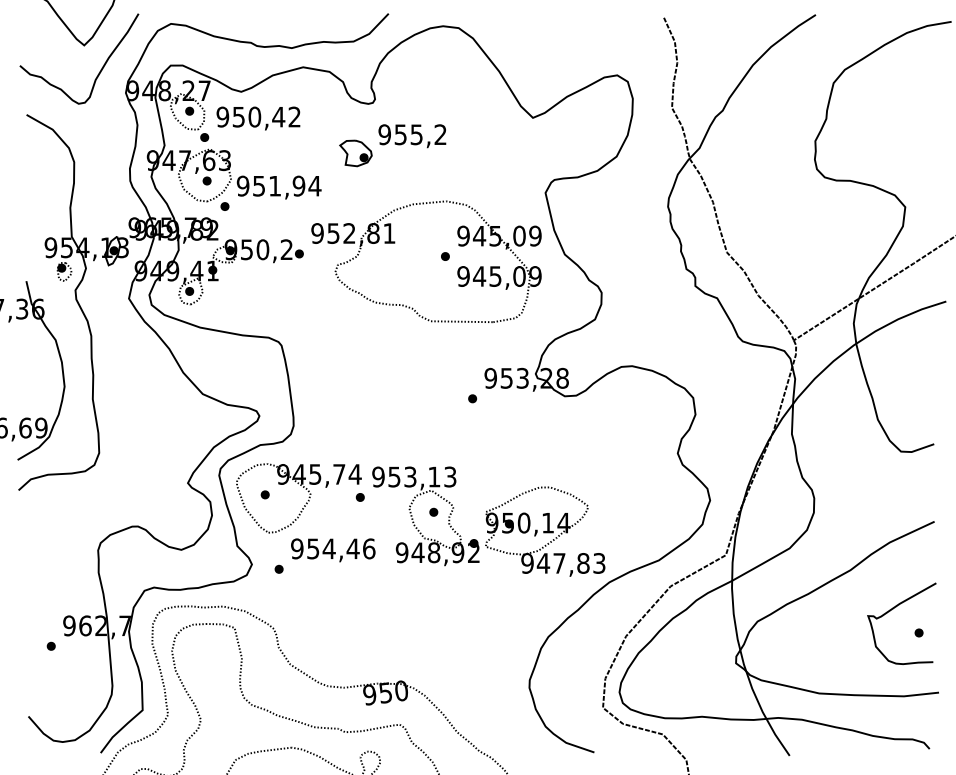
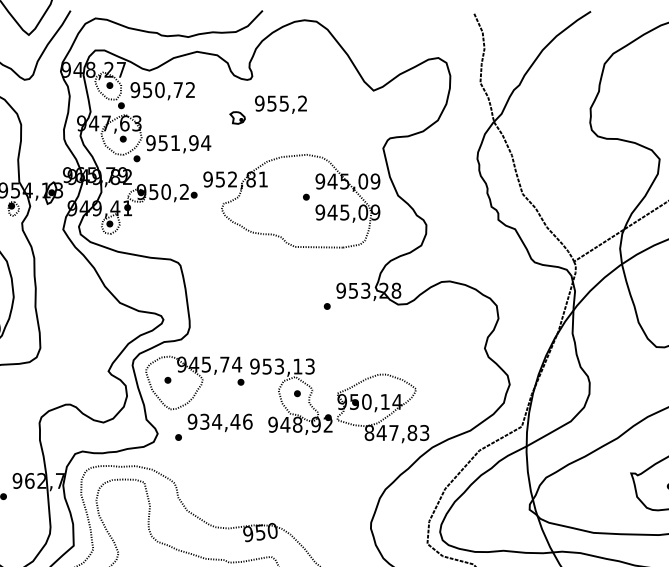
text: (278, 117) -> (178, 90), 950,42 -> 950,72
part: (355, 153) -> (237, 118), size x0.6
text: (313, 548) -> (205, 421), 954,46 -> 934,46
text: (527, 563) -> (369, 433), 947,83 -> 847,83

